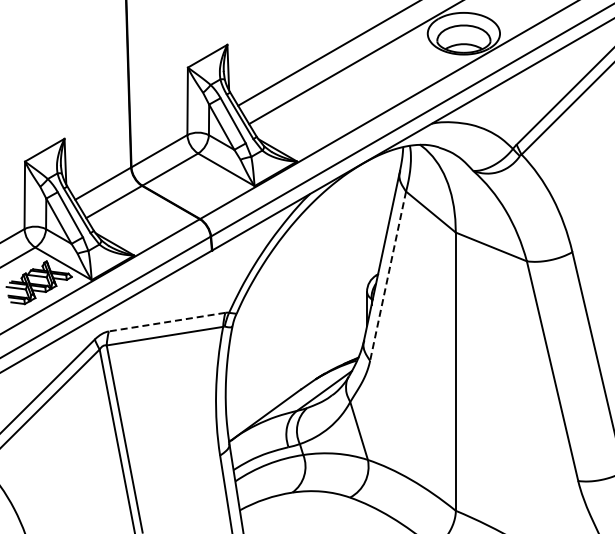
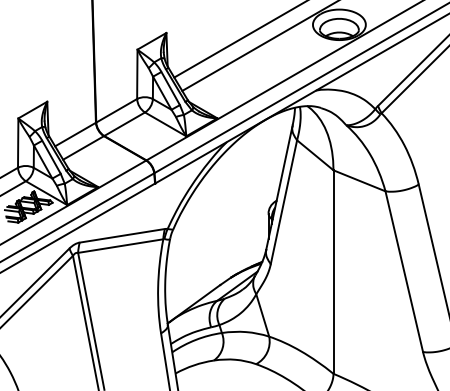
line: (388, 276) -> (284, 202), dashed -> solid
line: (167, 322) -> (122, 236), dashed -> solid

